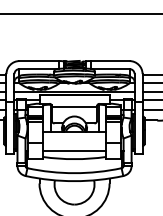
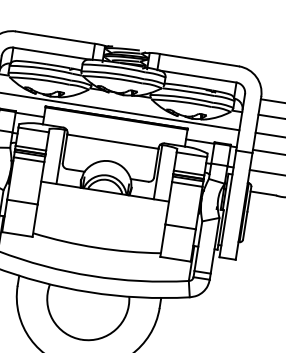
line: (74, 151) -> (98, 232), removed

